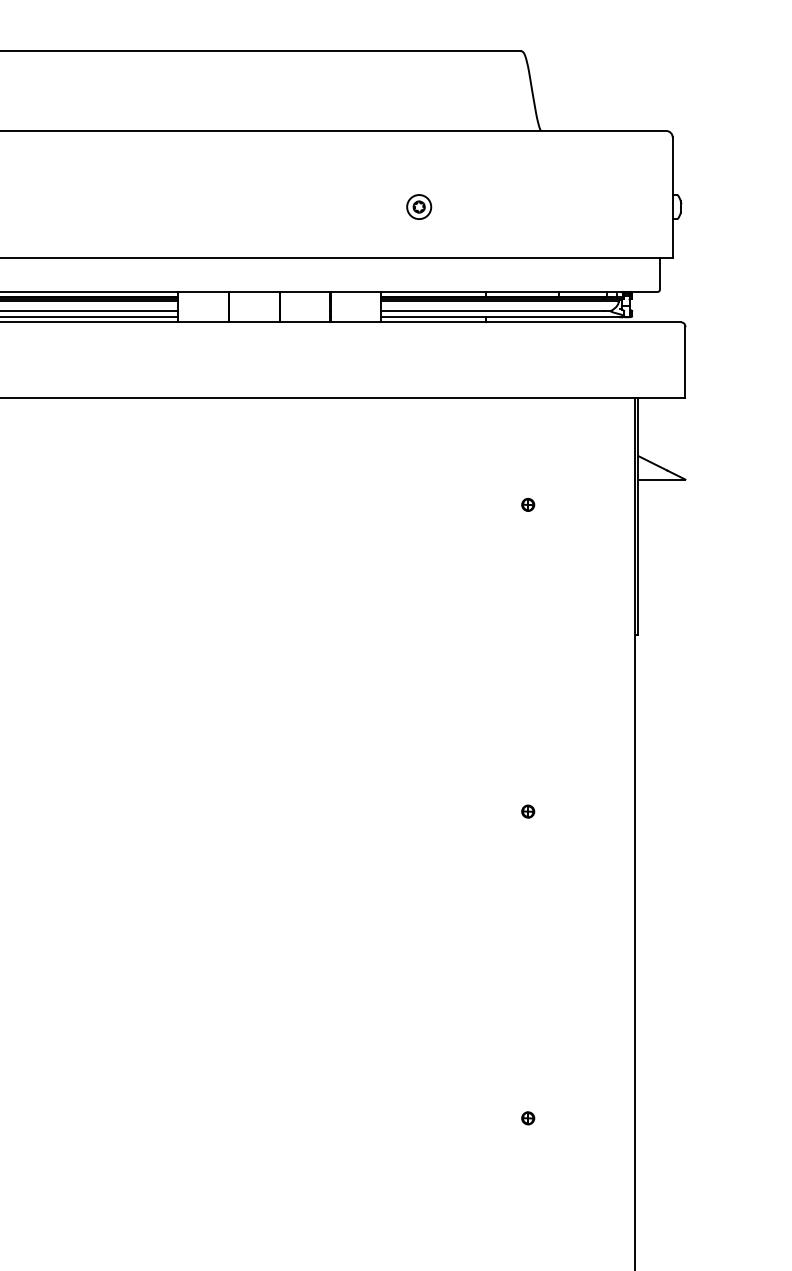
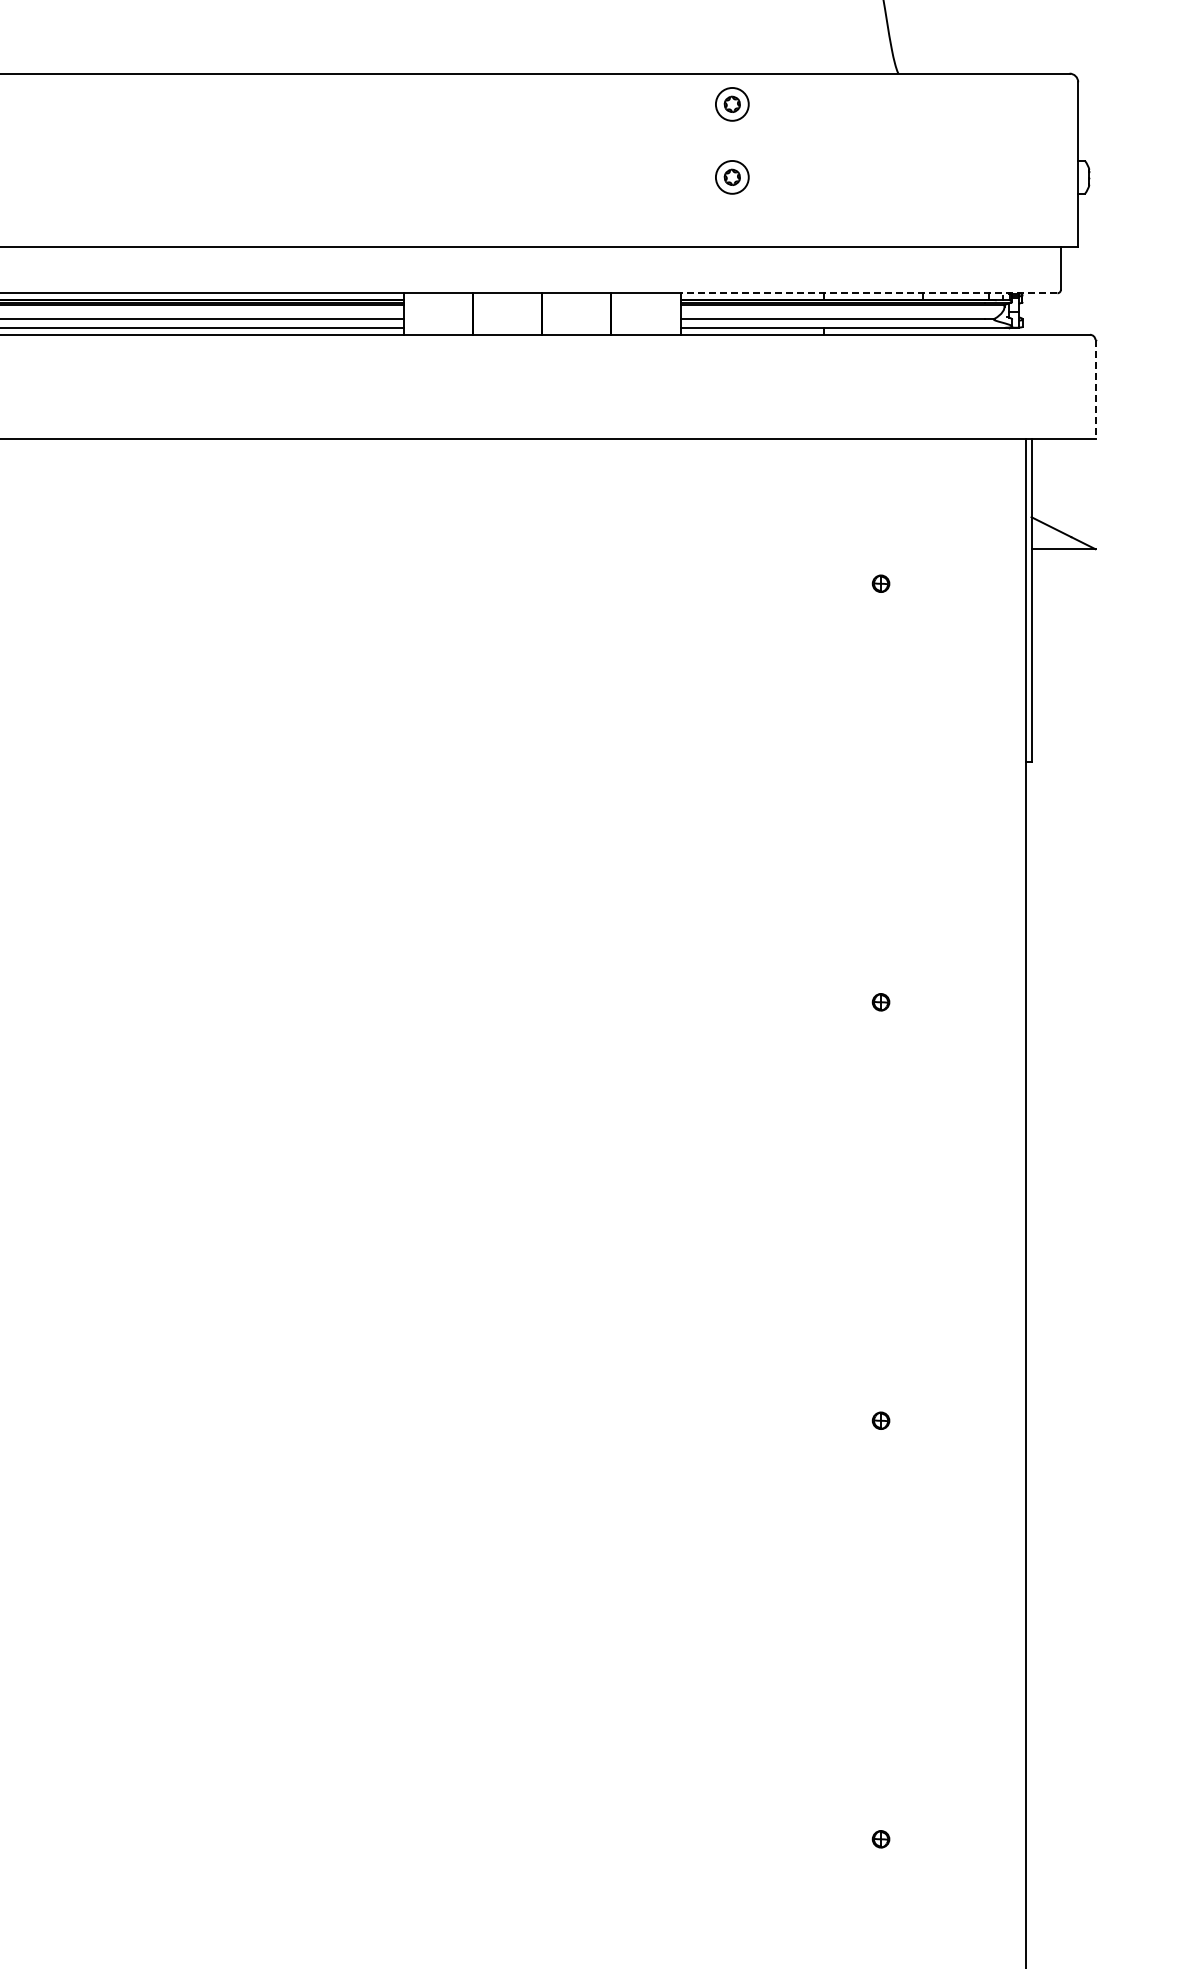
part: (419, 153) -> (732, 104), added
line: (518, 292) -> (868, 293), solid -> dashed
line: (685, 362) -> (1095, 389), solid -> dashed

